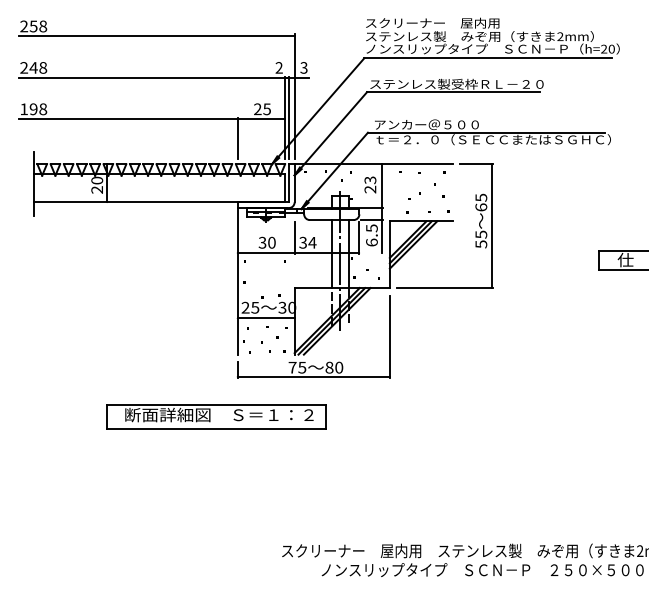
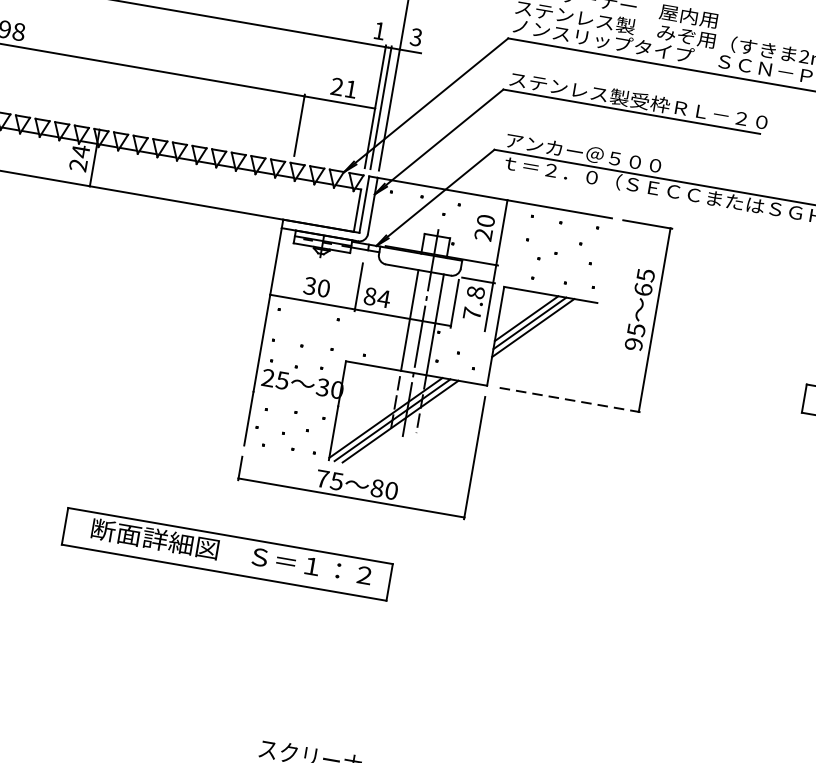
text: (278, 67) -> (378, 30), 2 -> 1
text: (266, 109) -> (349, 89), 25 -> 21
text: (97, 180) -> (81, 151), 20 -> 24
text: (370, 180) -> (485, 221), 23 -> 20
text: (371, 235) -> (473, 303), 6.5 -> 7.8
text: (303, 242) -> (370, 296), 34 -> 84
text: (481, 244) -> (634, 344), 55 -> 95
line: (445, 288) -> (569, 400), solid -> dashed
line: (265, 318) -> (294, 399), removed
part: (216, 416) -> (227, 553), moved

